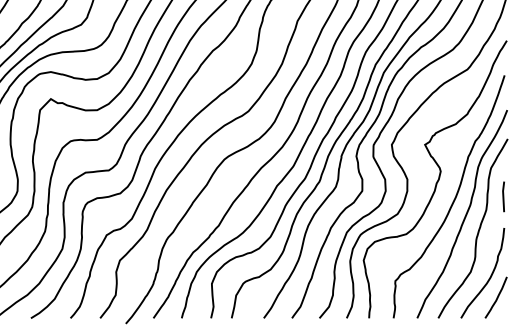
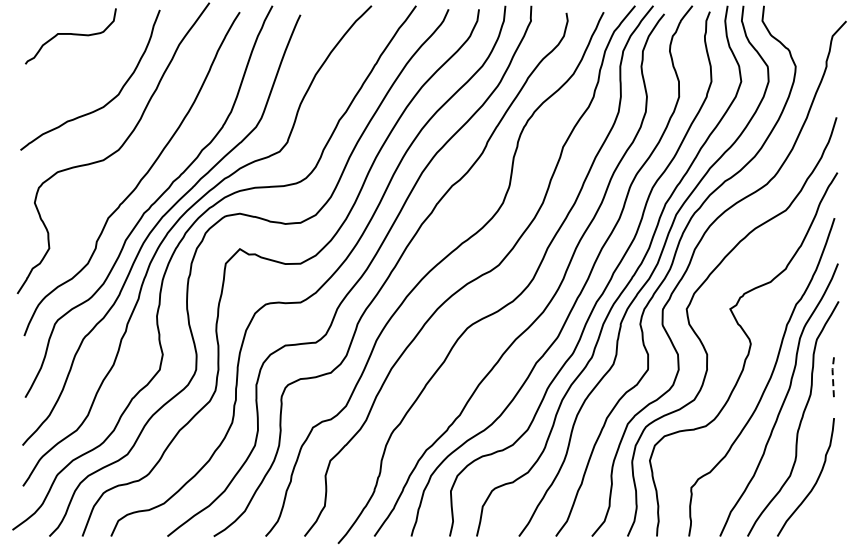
line: (503, 196) -> (832, 376), solid -> dashed
curve: (496, 297) -> (824, 509), removed

